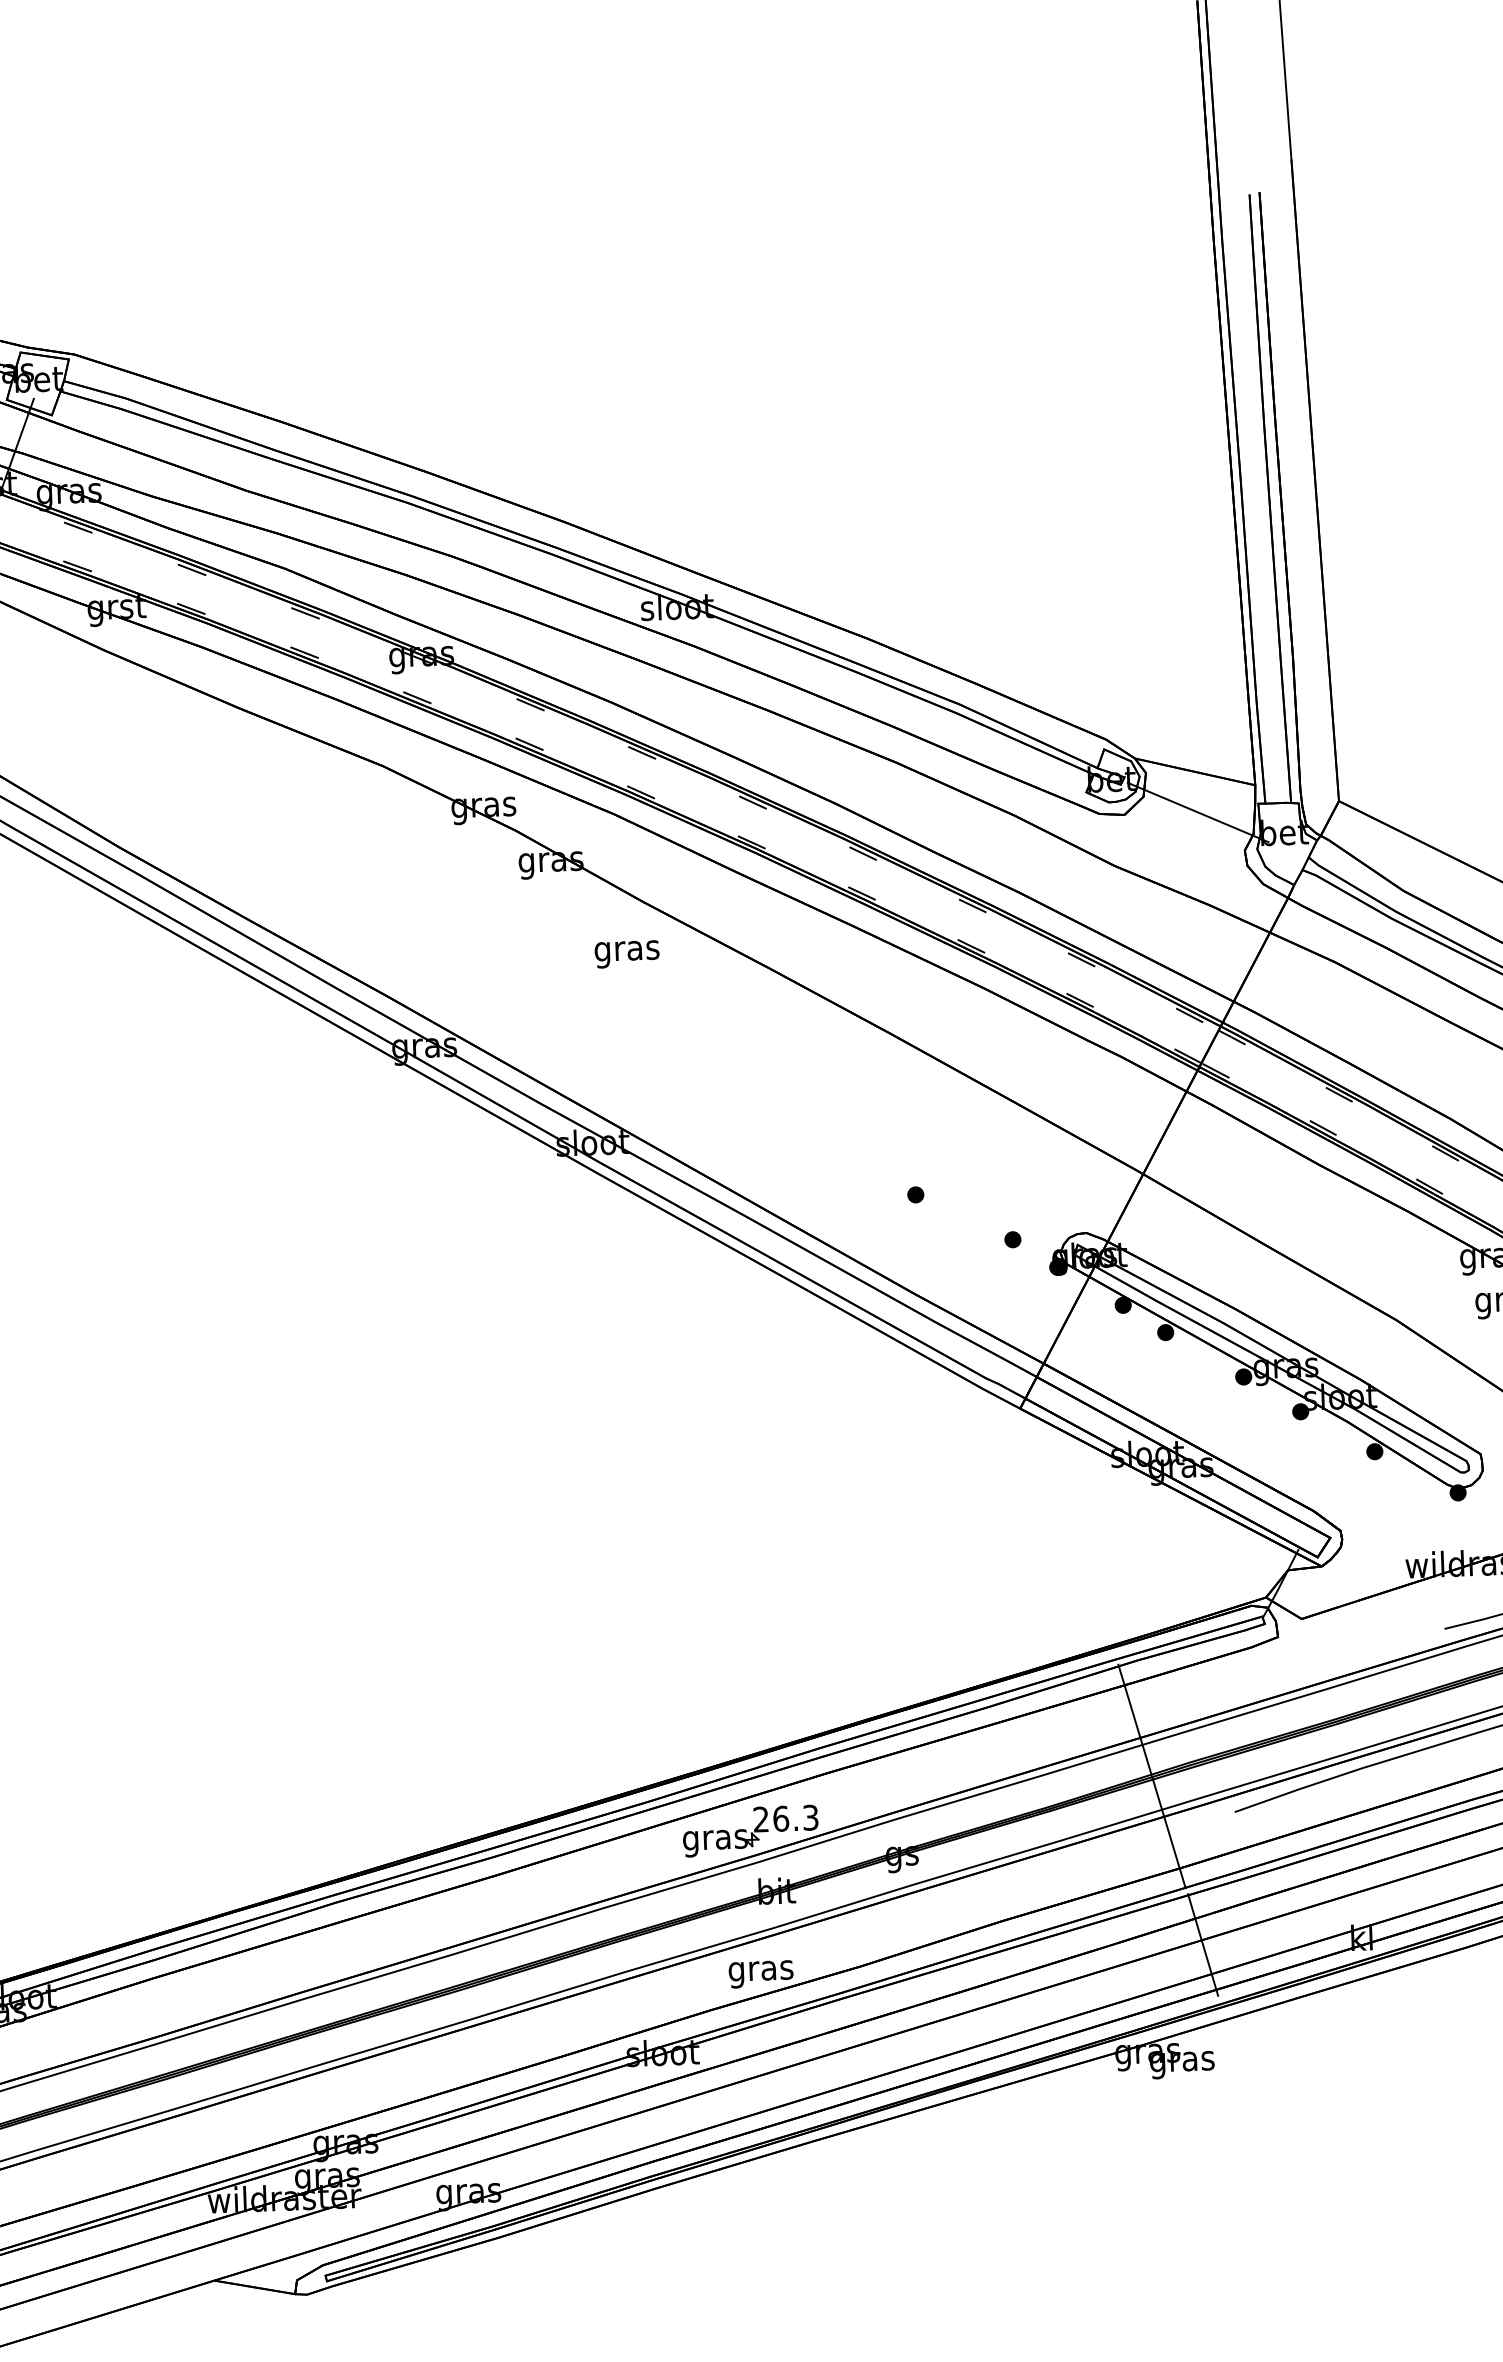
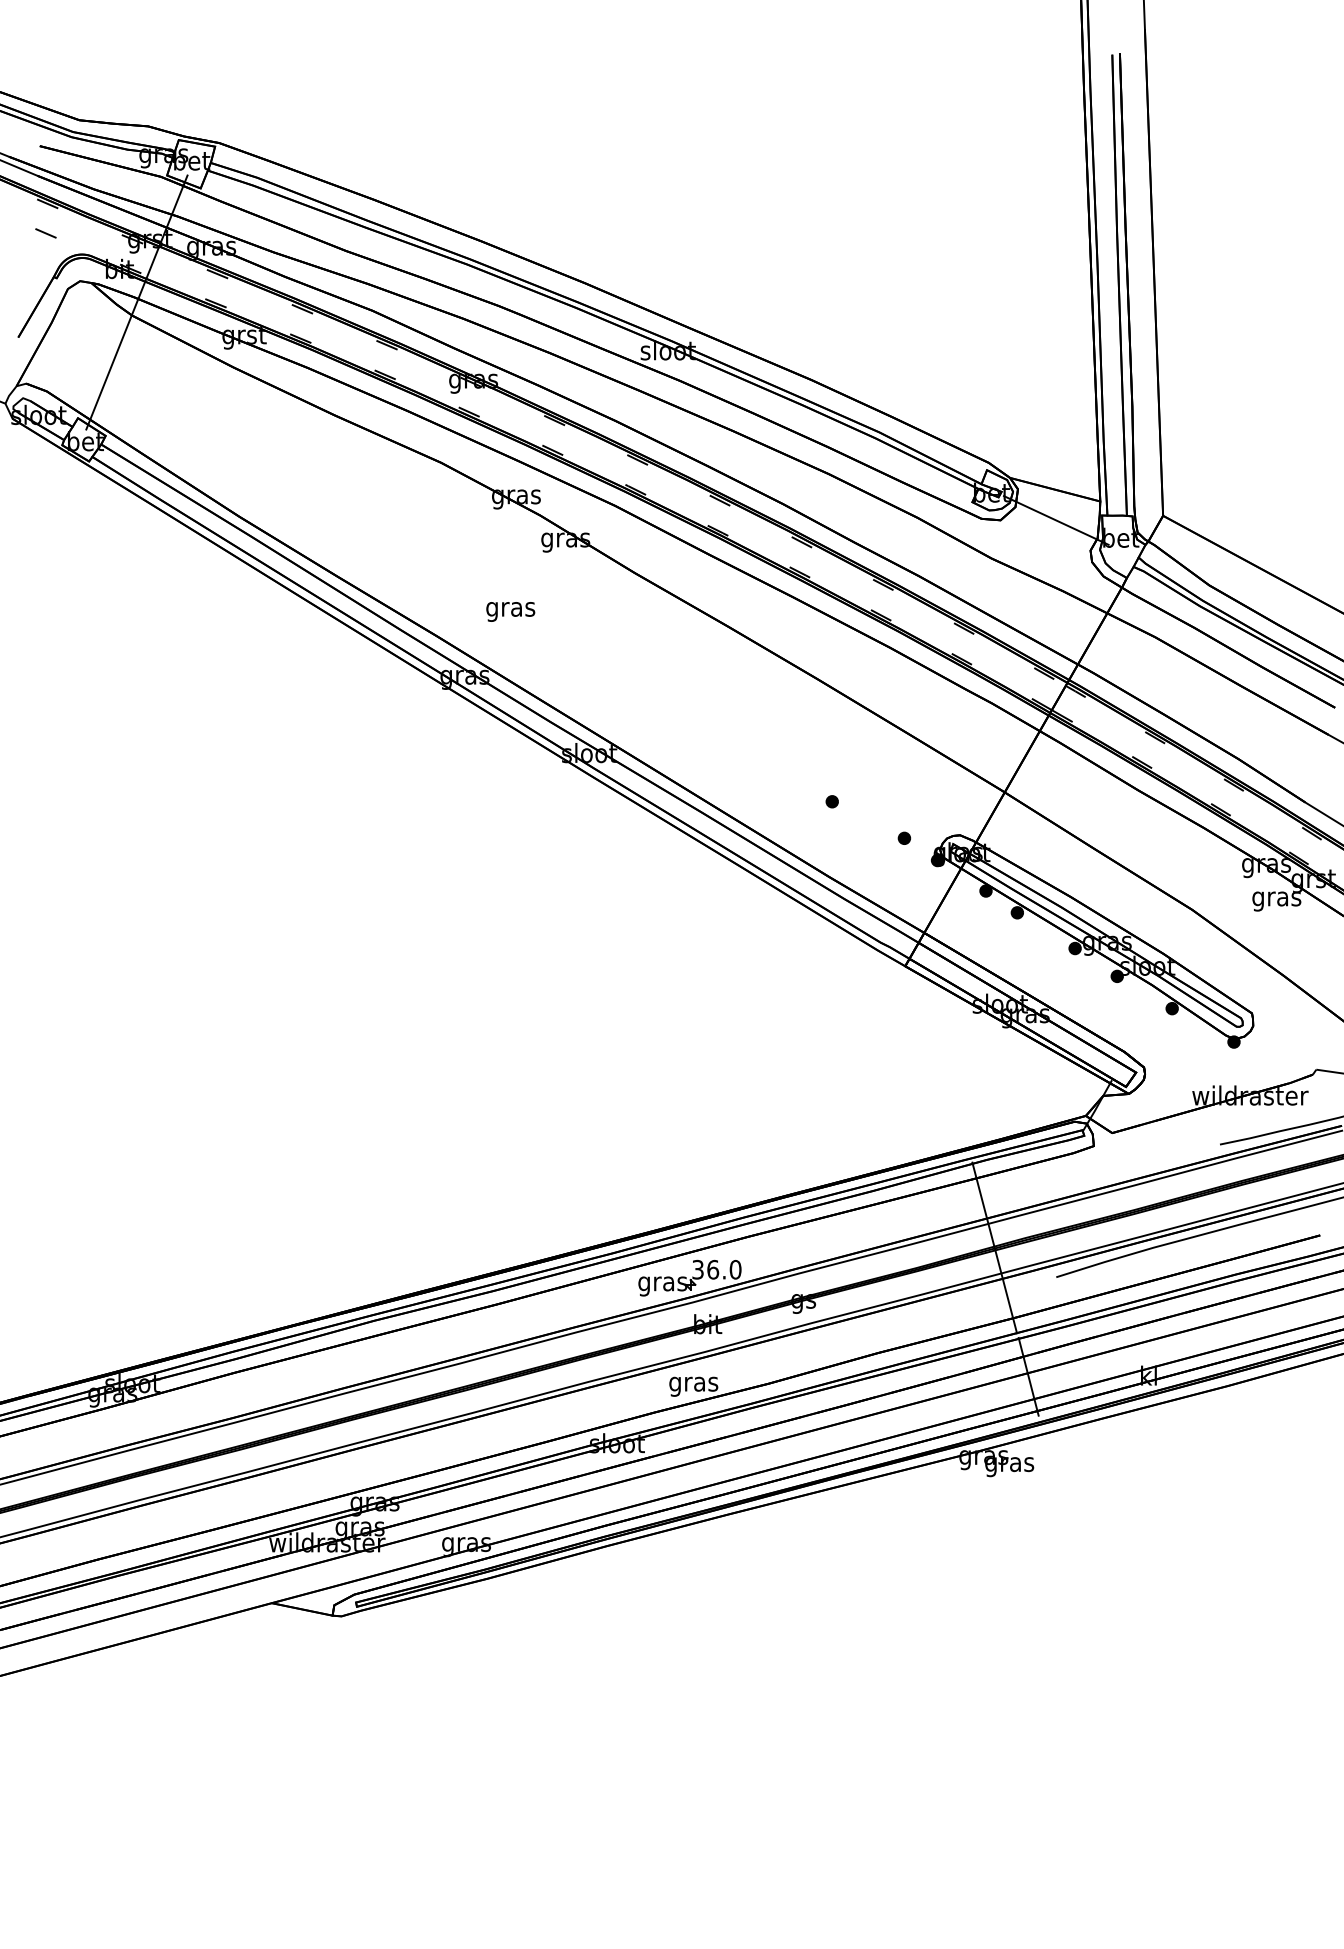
text: (626, 953) -> (510, 611), moved
text: (785, 1818) -> (716, 1269), 26.3 -> 36.0

